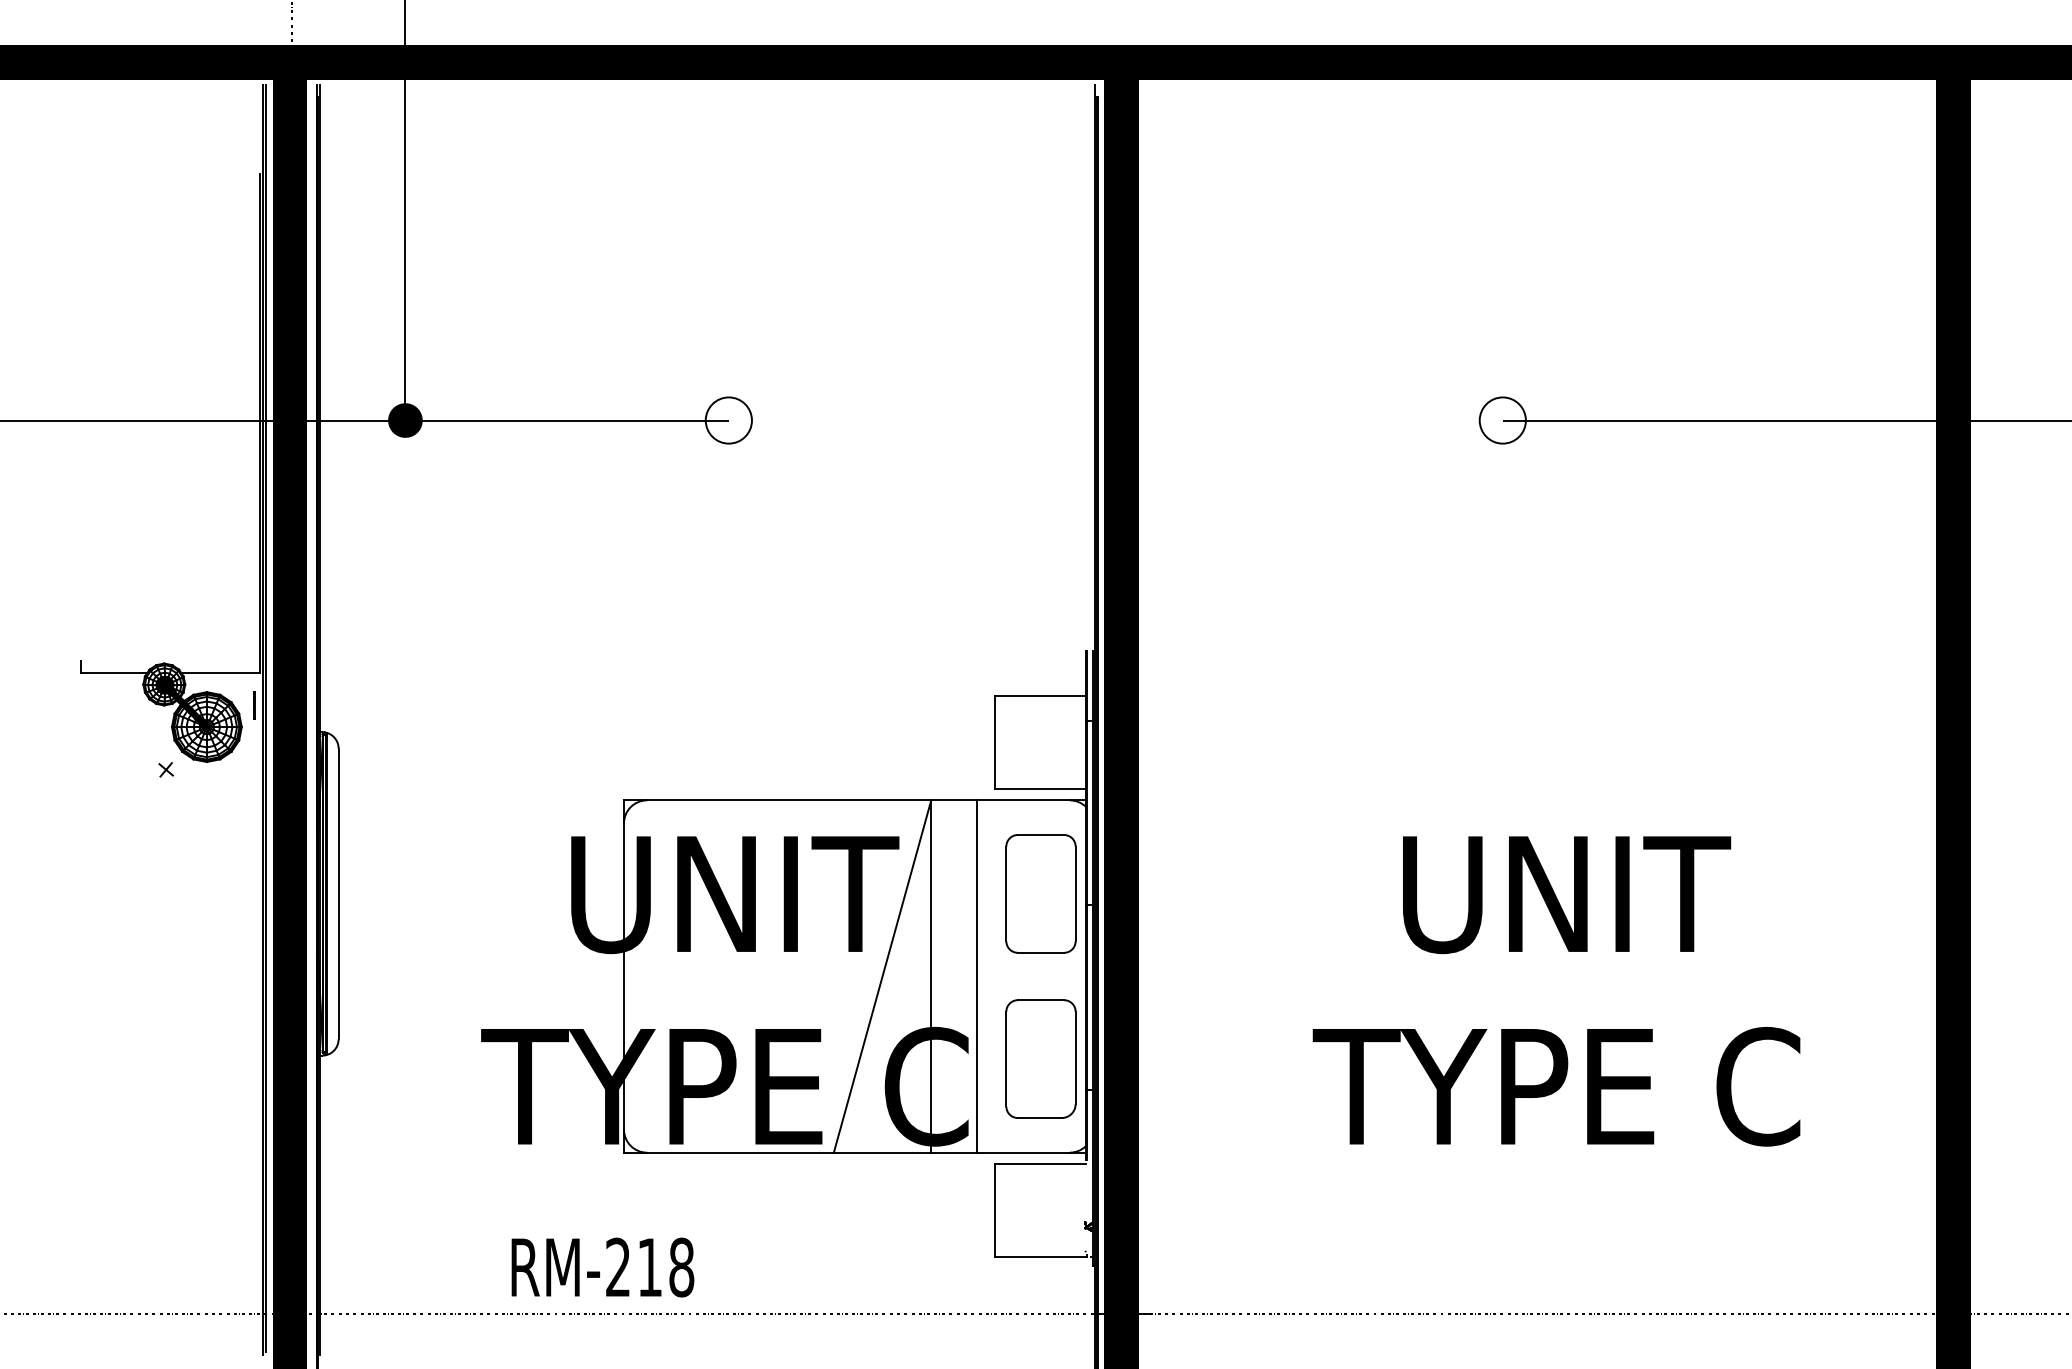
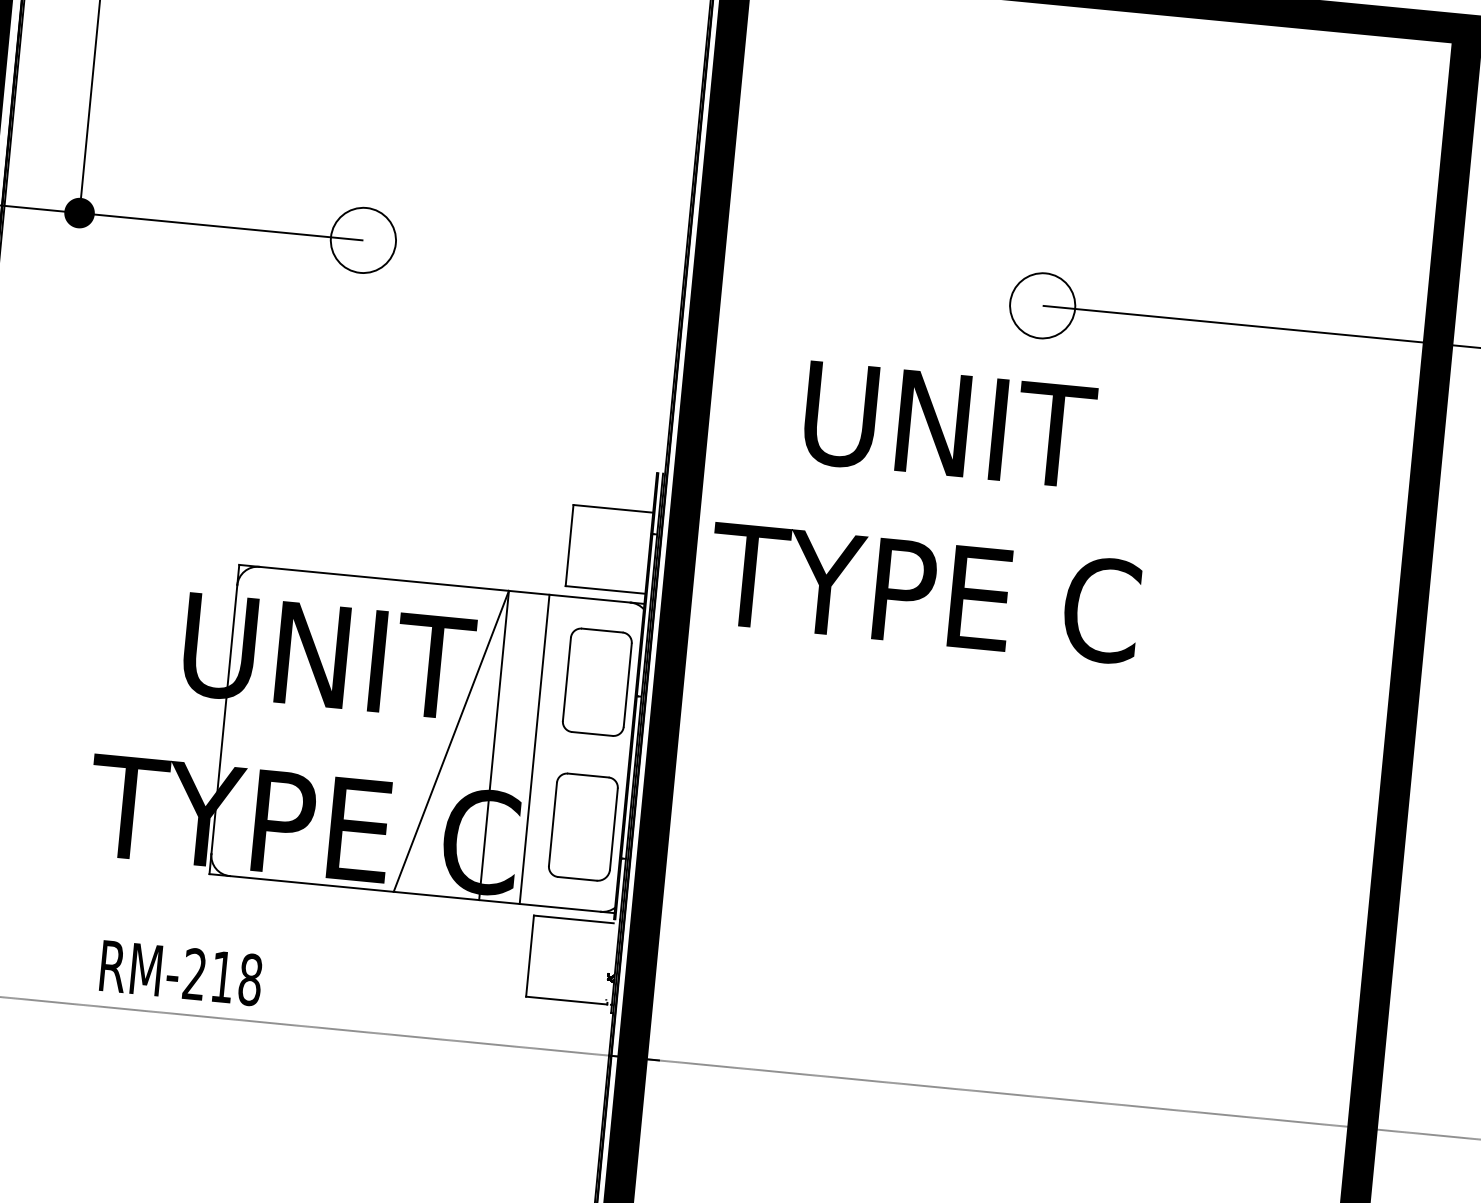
circle: (728, 420) -> (363, 240), size x1.6
circle: (1502, 420) -> (1042, 305), size x1.6
text: (1556, 991) -> (932, 509), moved

